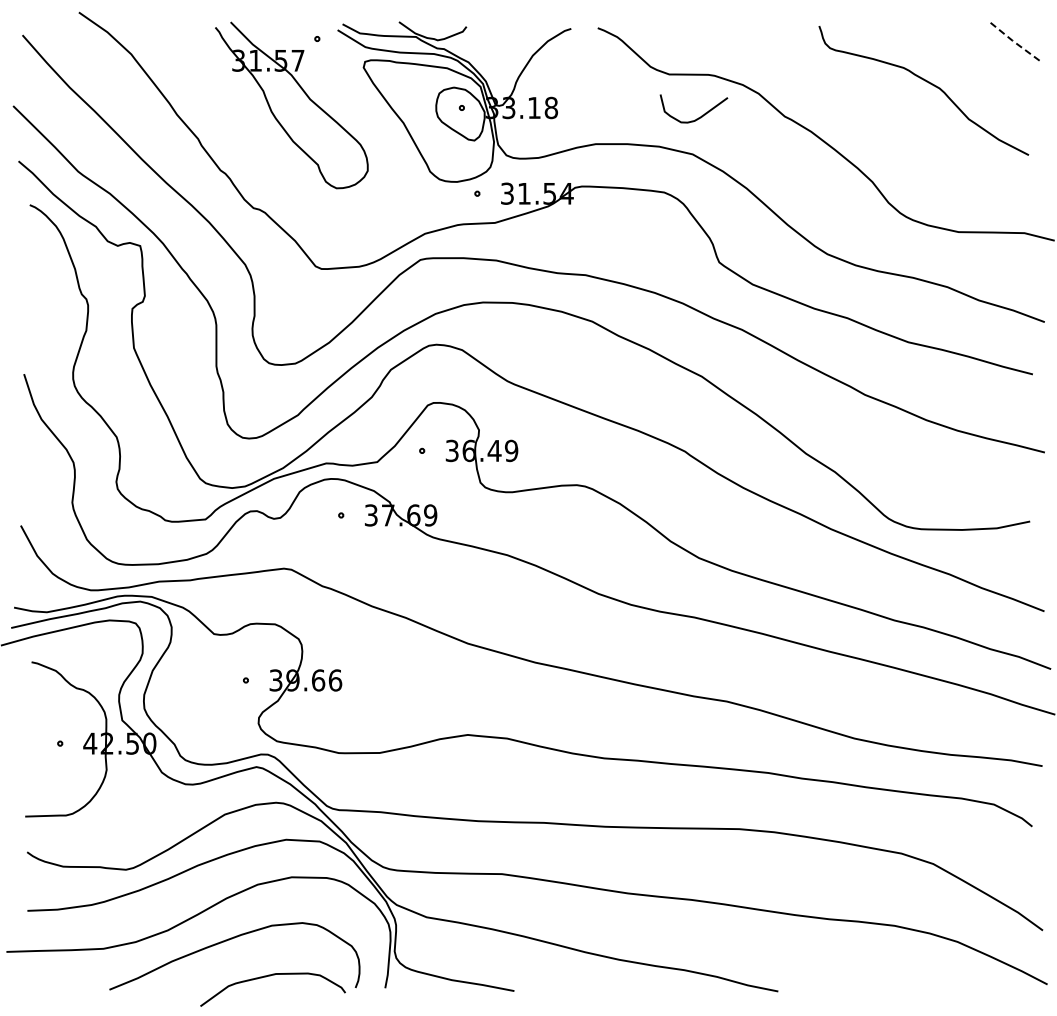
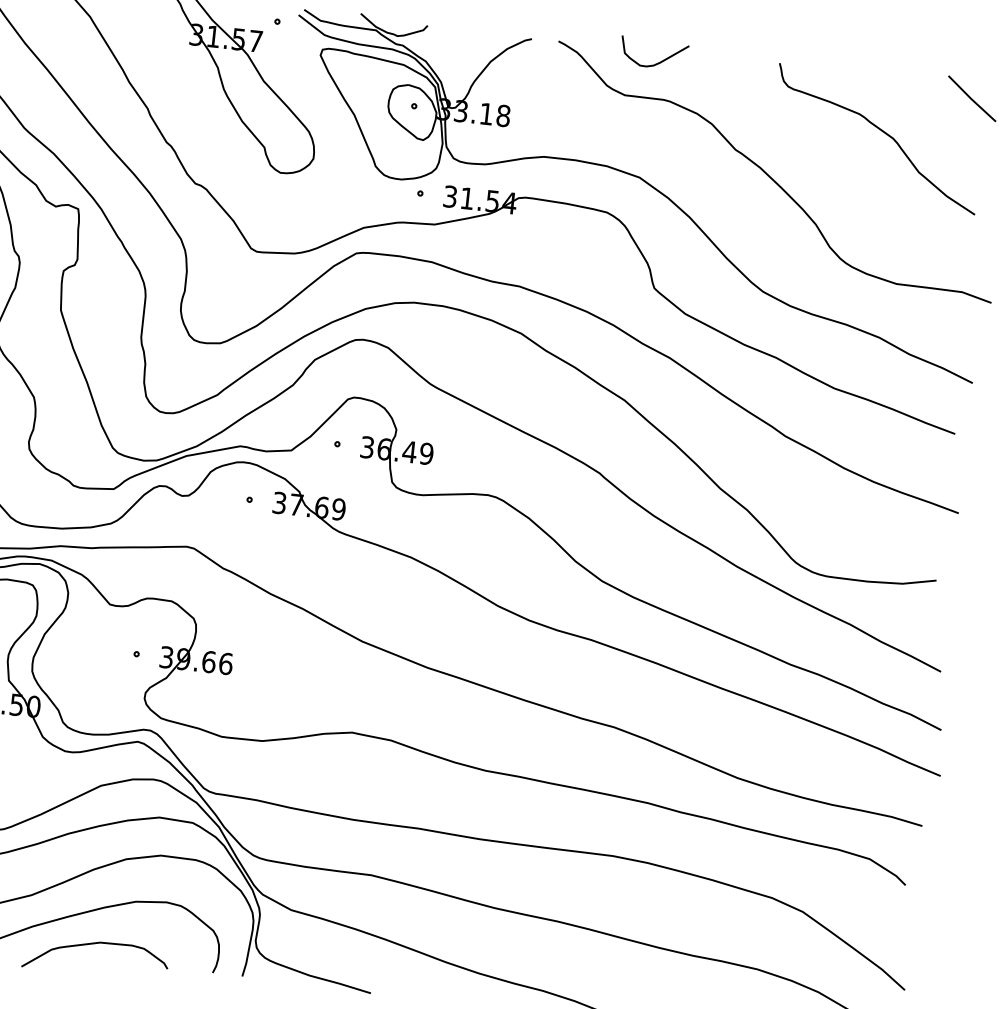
line: (1012, 40) -> (971, 98), dashed -> solid
curve: (698, 117) -> (657, 62), moved
curve: (270, 976) -> (94, 944), moved

